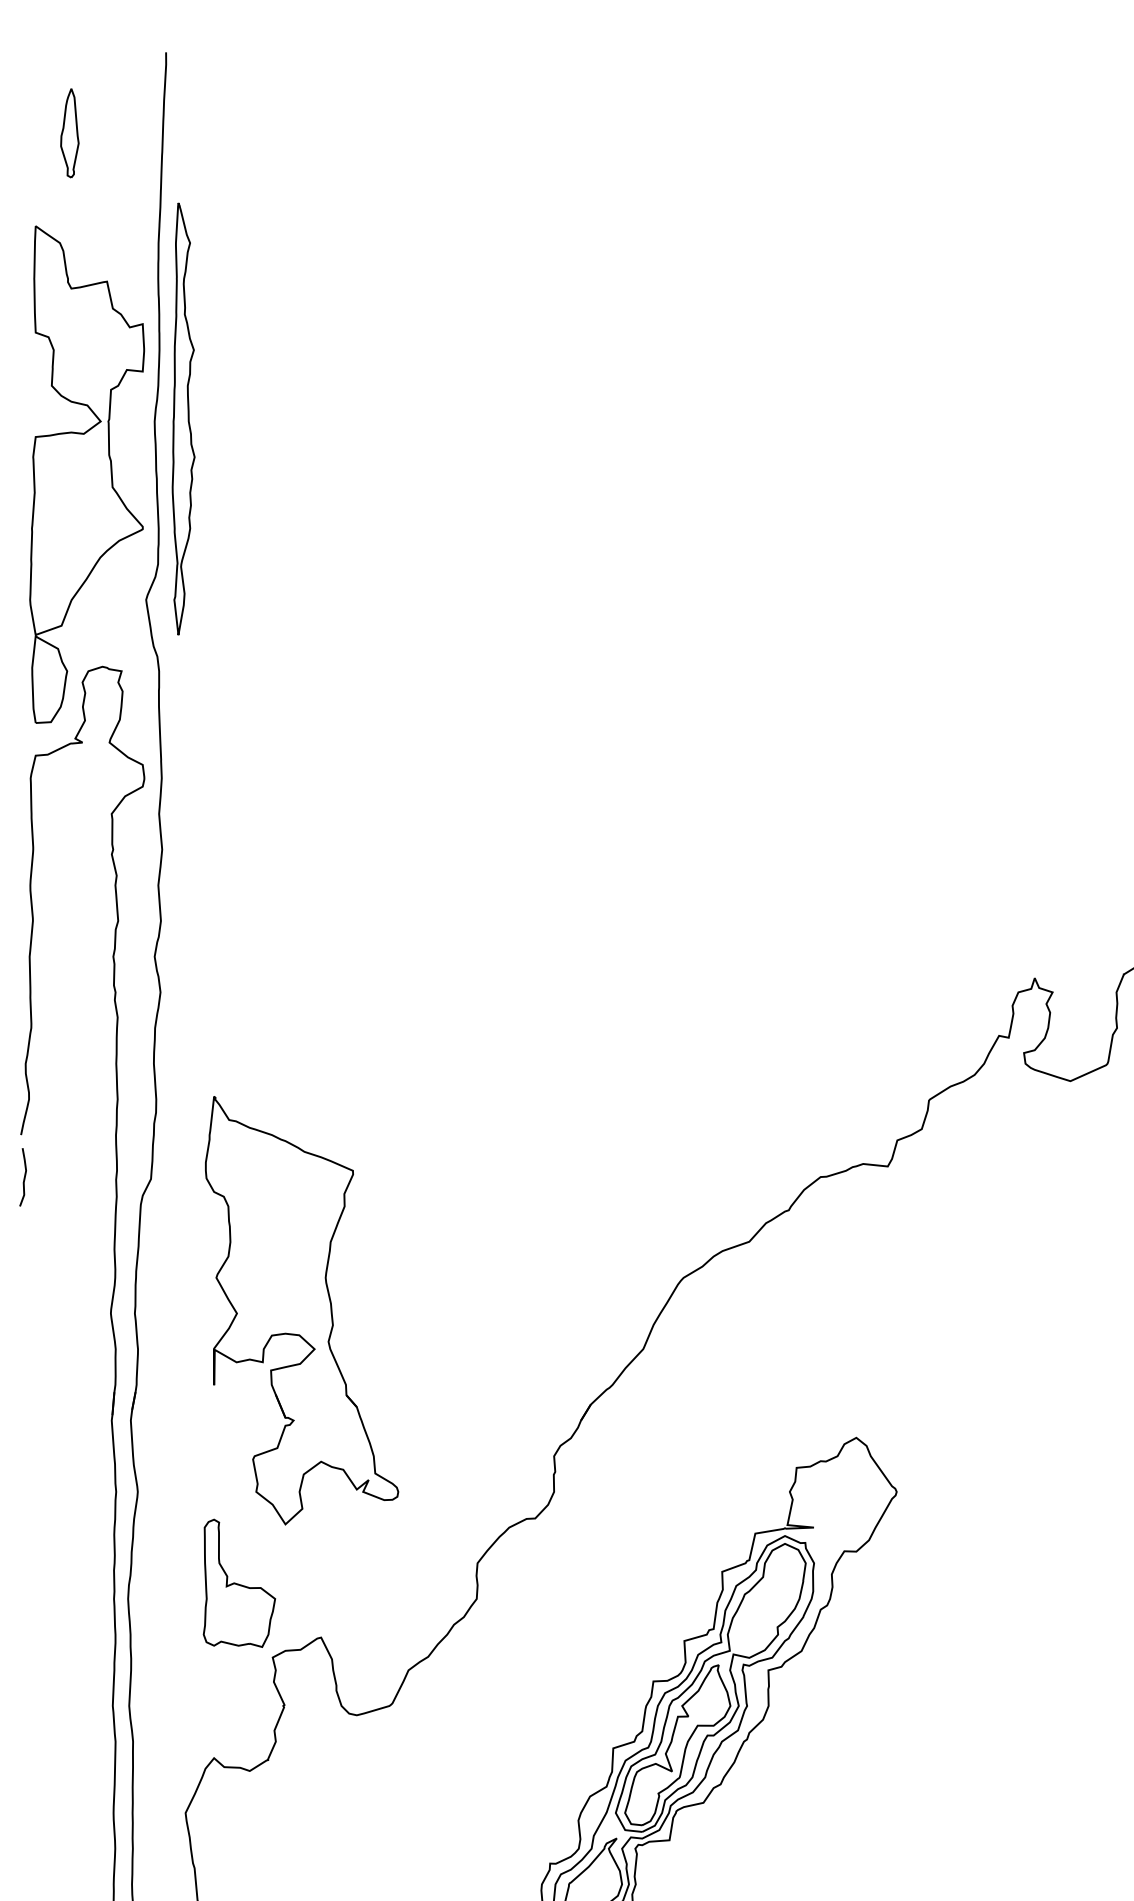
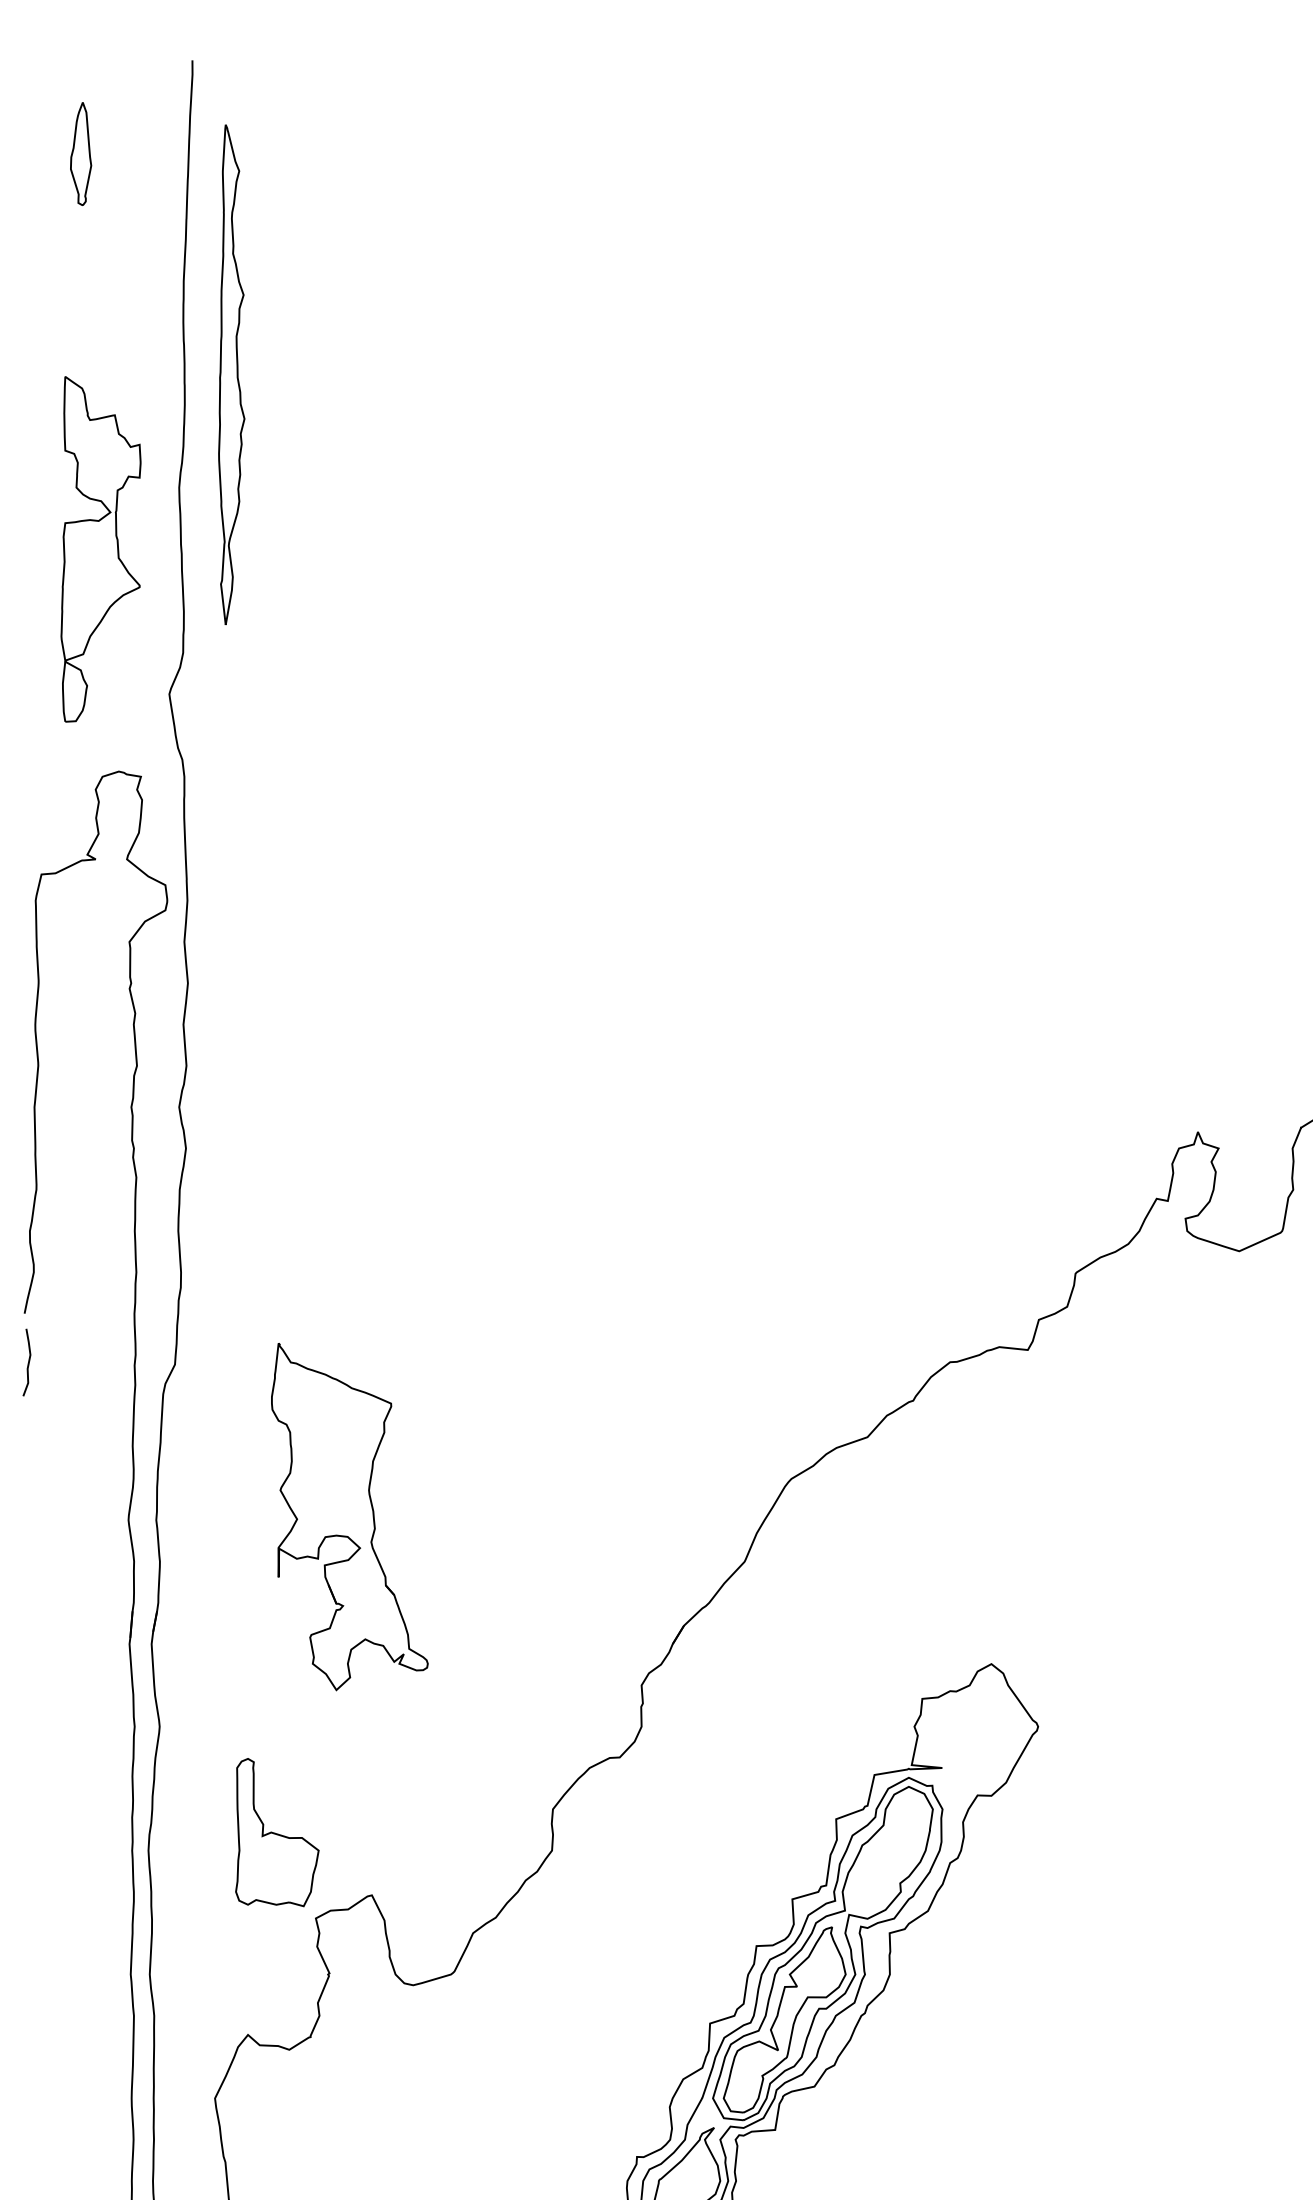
part: (183, 418) -> (231, 374), moved
part: (86, 474) -> (100, 549), size x0.6
part: (301, 1310) -> (349, 1516), size x0.7

